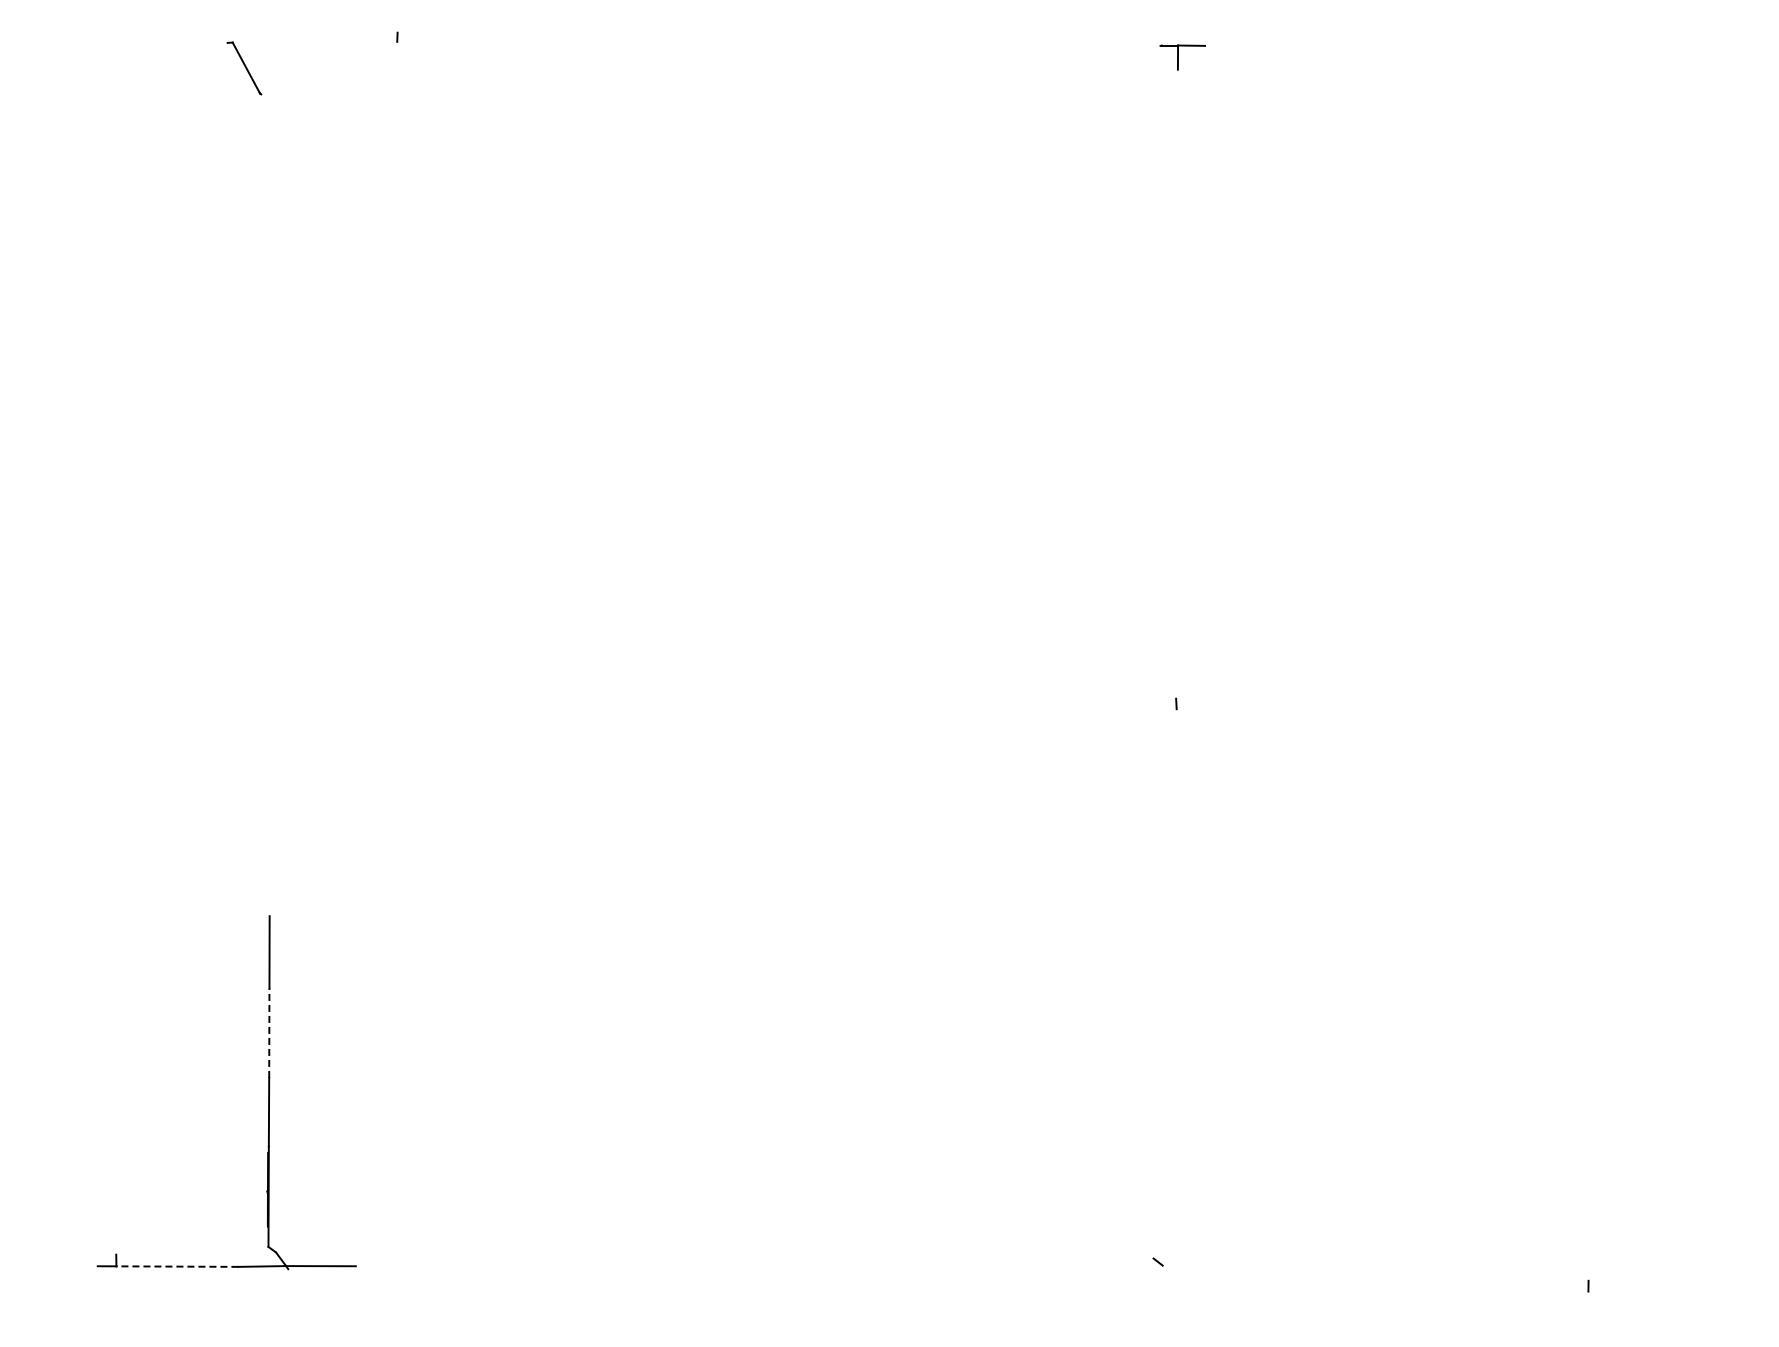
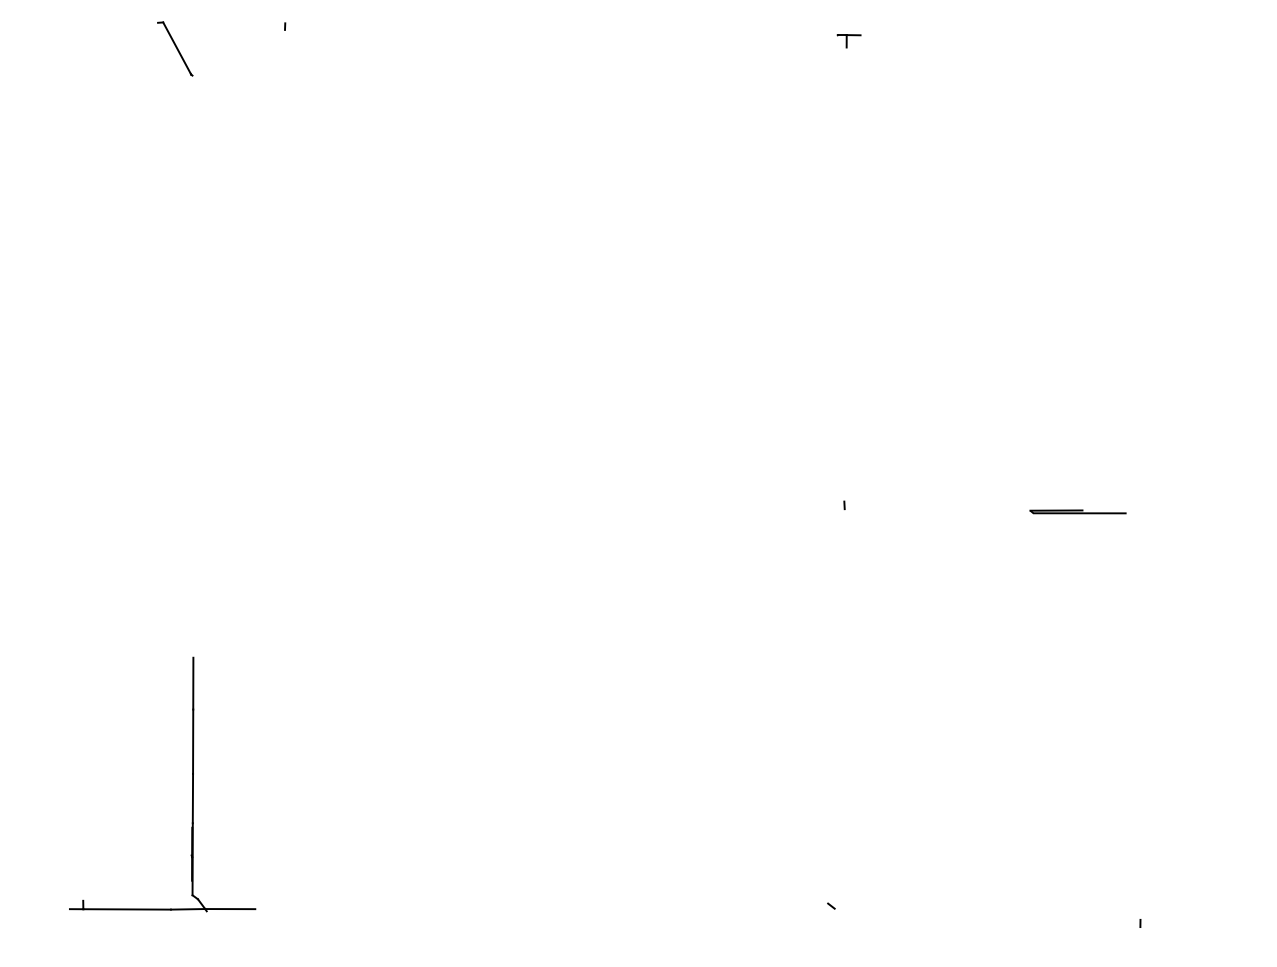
part: (1182, 57) -> (848, 41), size x0.71
part: (244, 68) -> (175, 49), size x1.43
part: (1501, 712) -> (1077, 511), added
line: (269, 1033) -> (193, 742), dashed -> solid
line: (176, 1266) -> (126, 909), dashed -> solid

